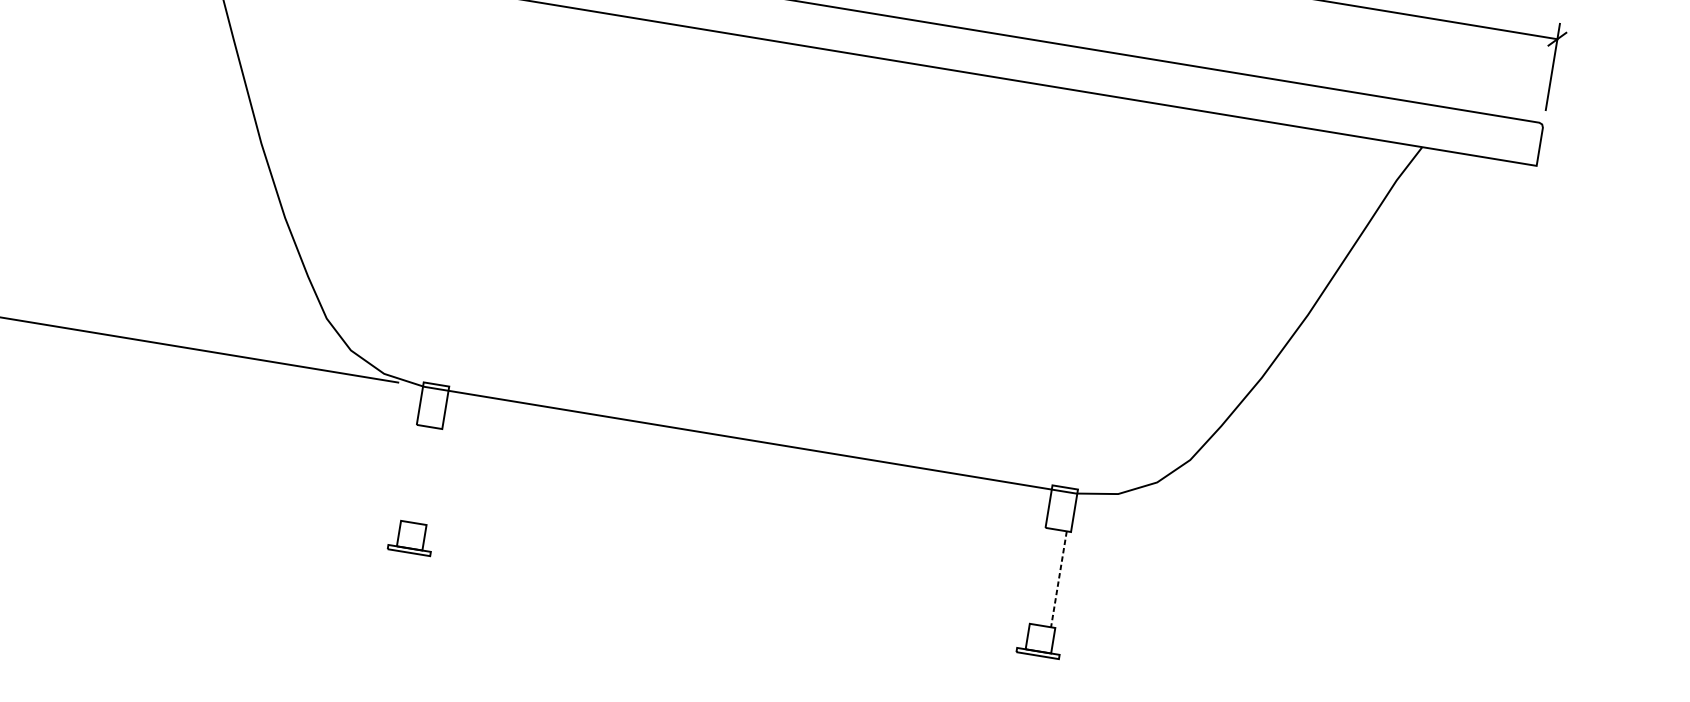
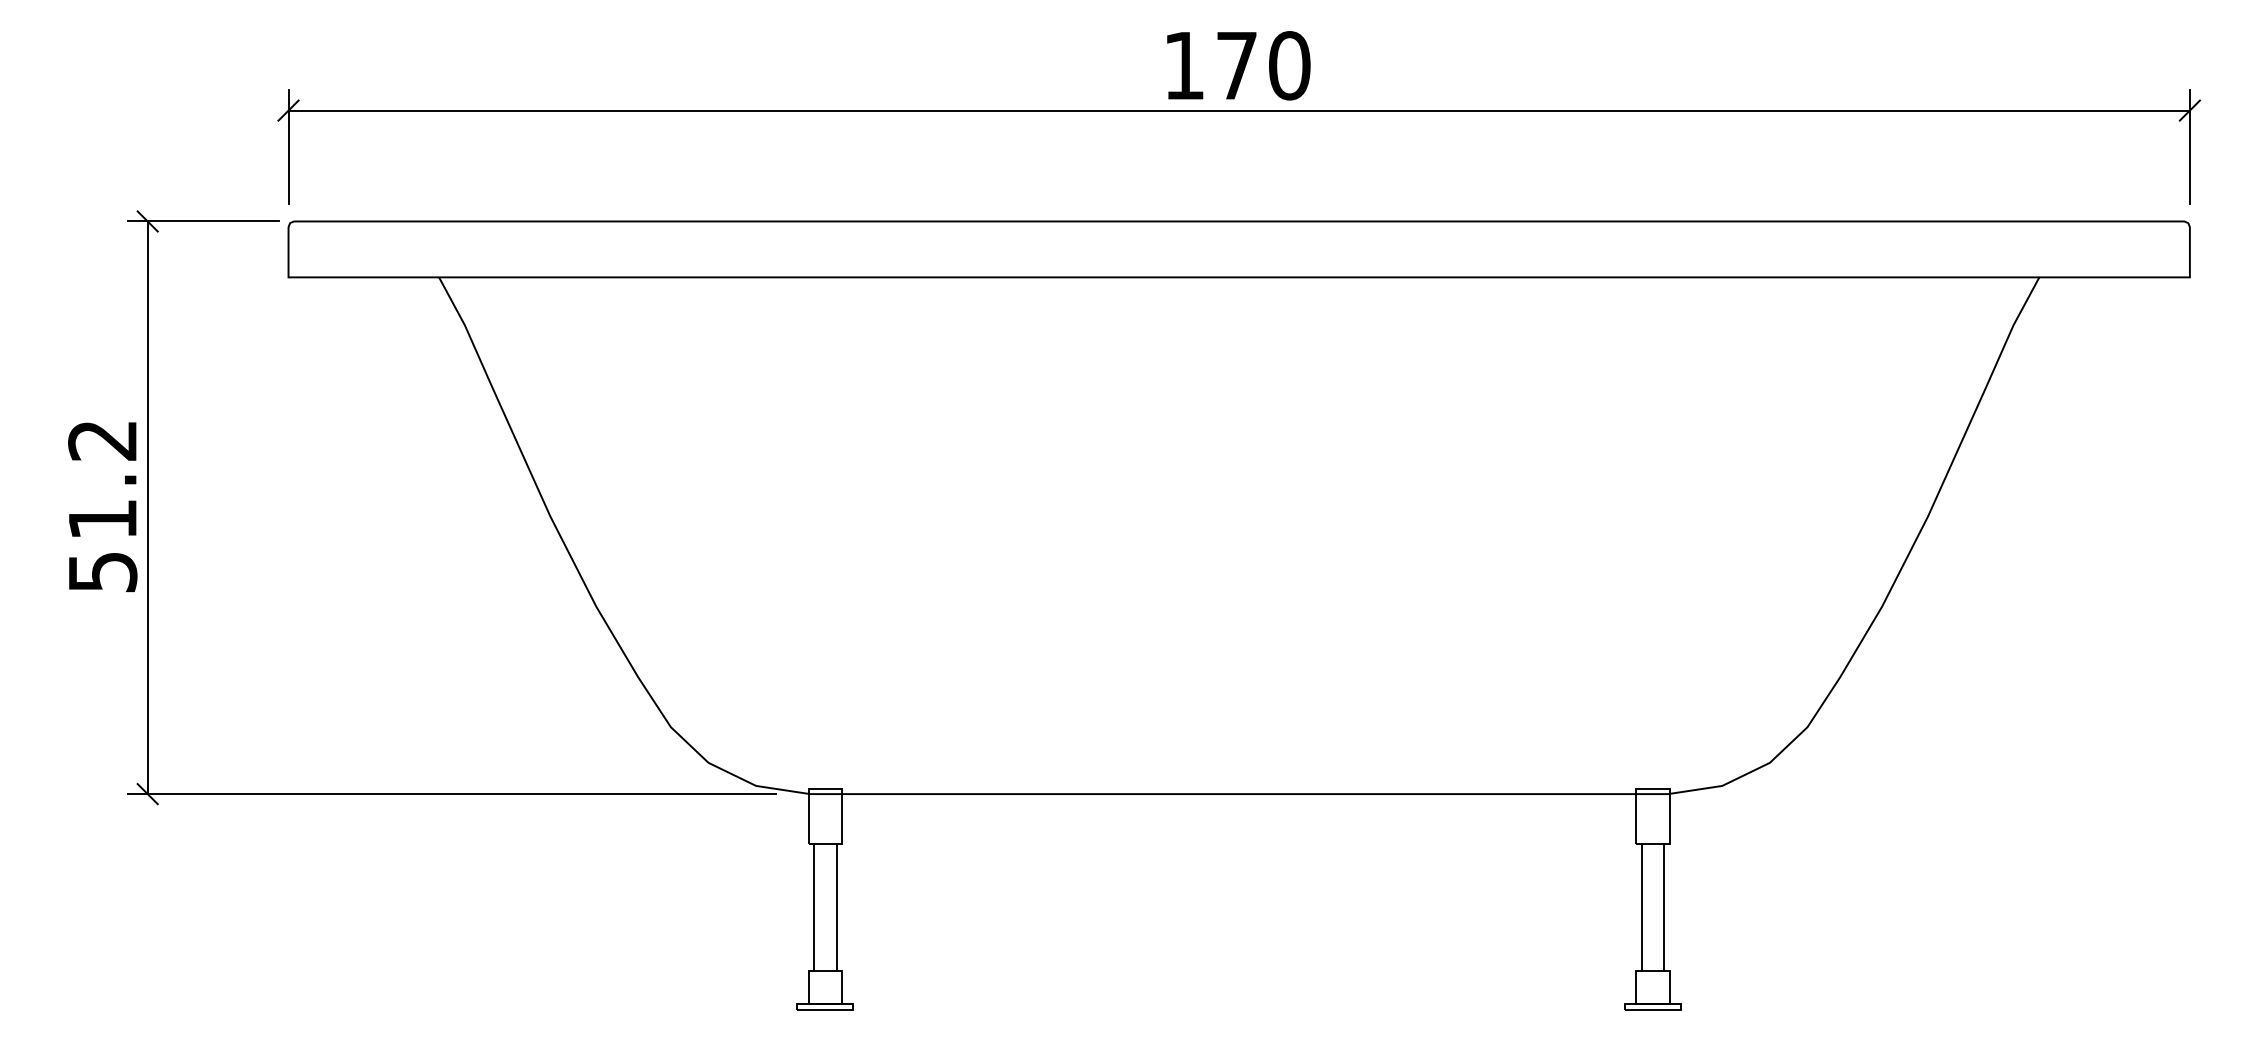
line: (413, 473) -> (814, 907), added
line: (430, 476) -> (836, 907), added
line: (1041, 576) -> (1641, 907), added
line: (1059, 579) -> (1664, 908), dashed -> solid

